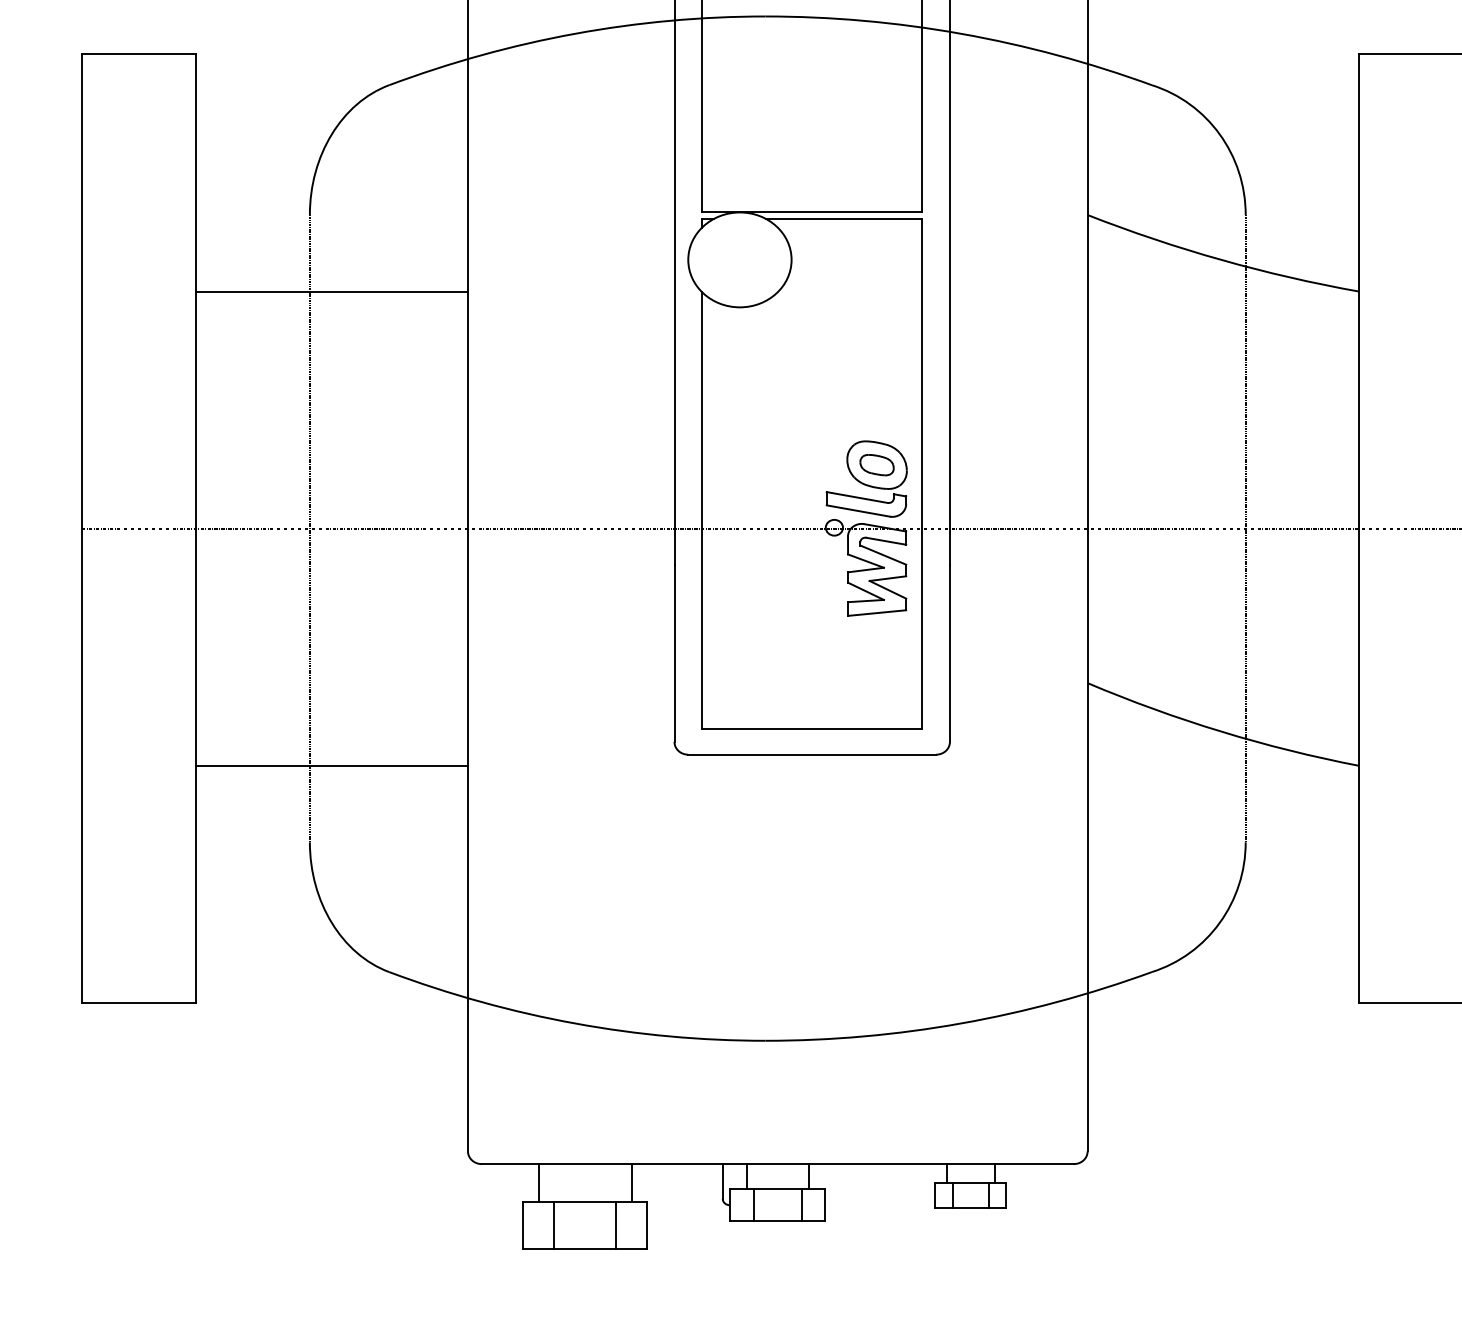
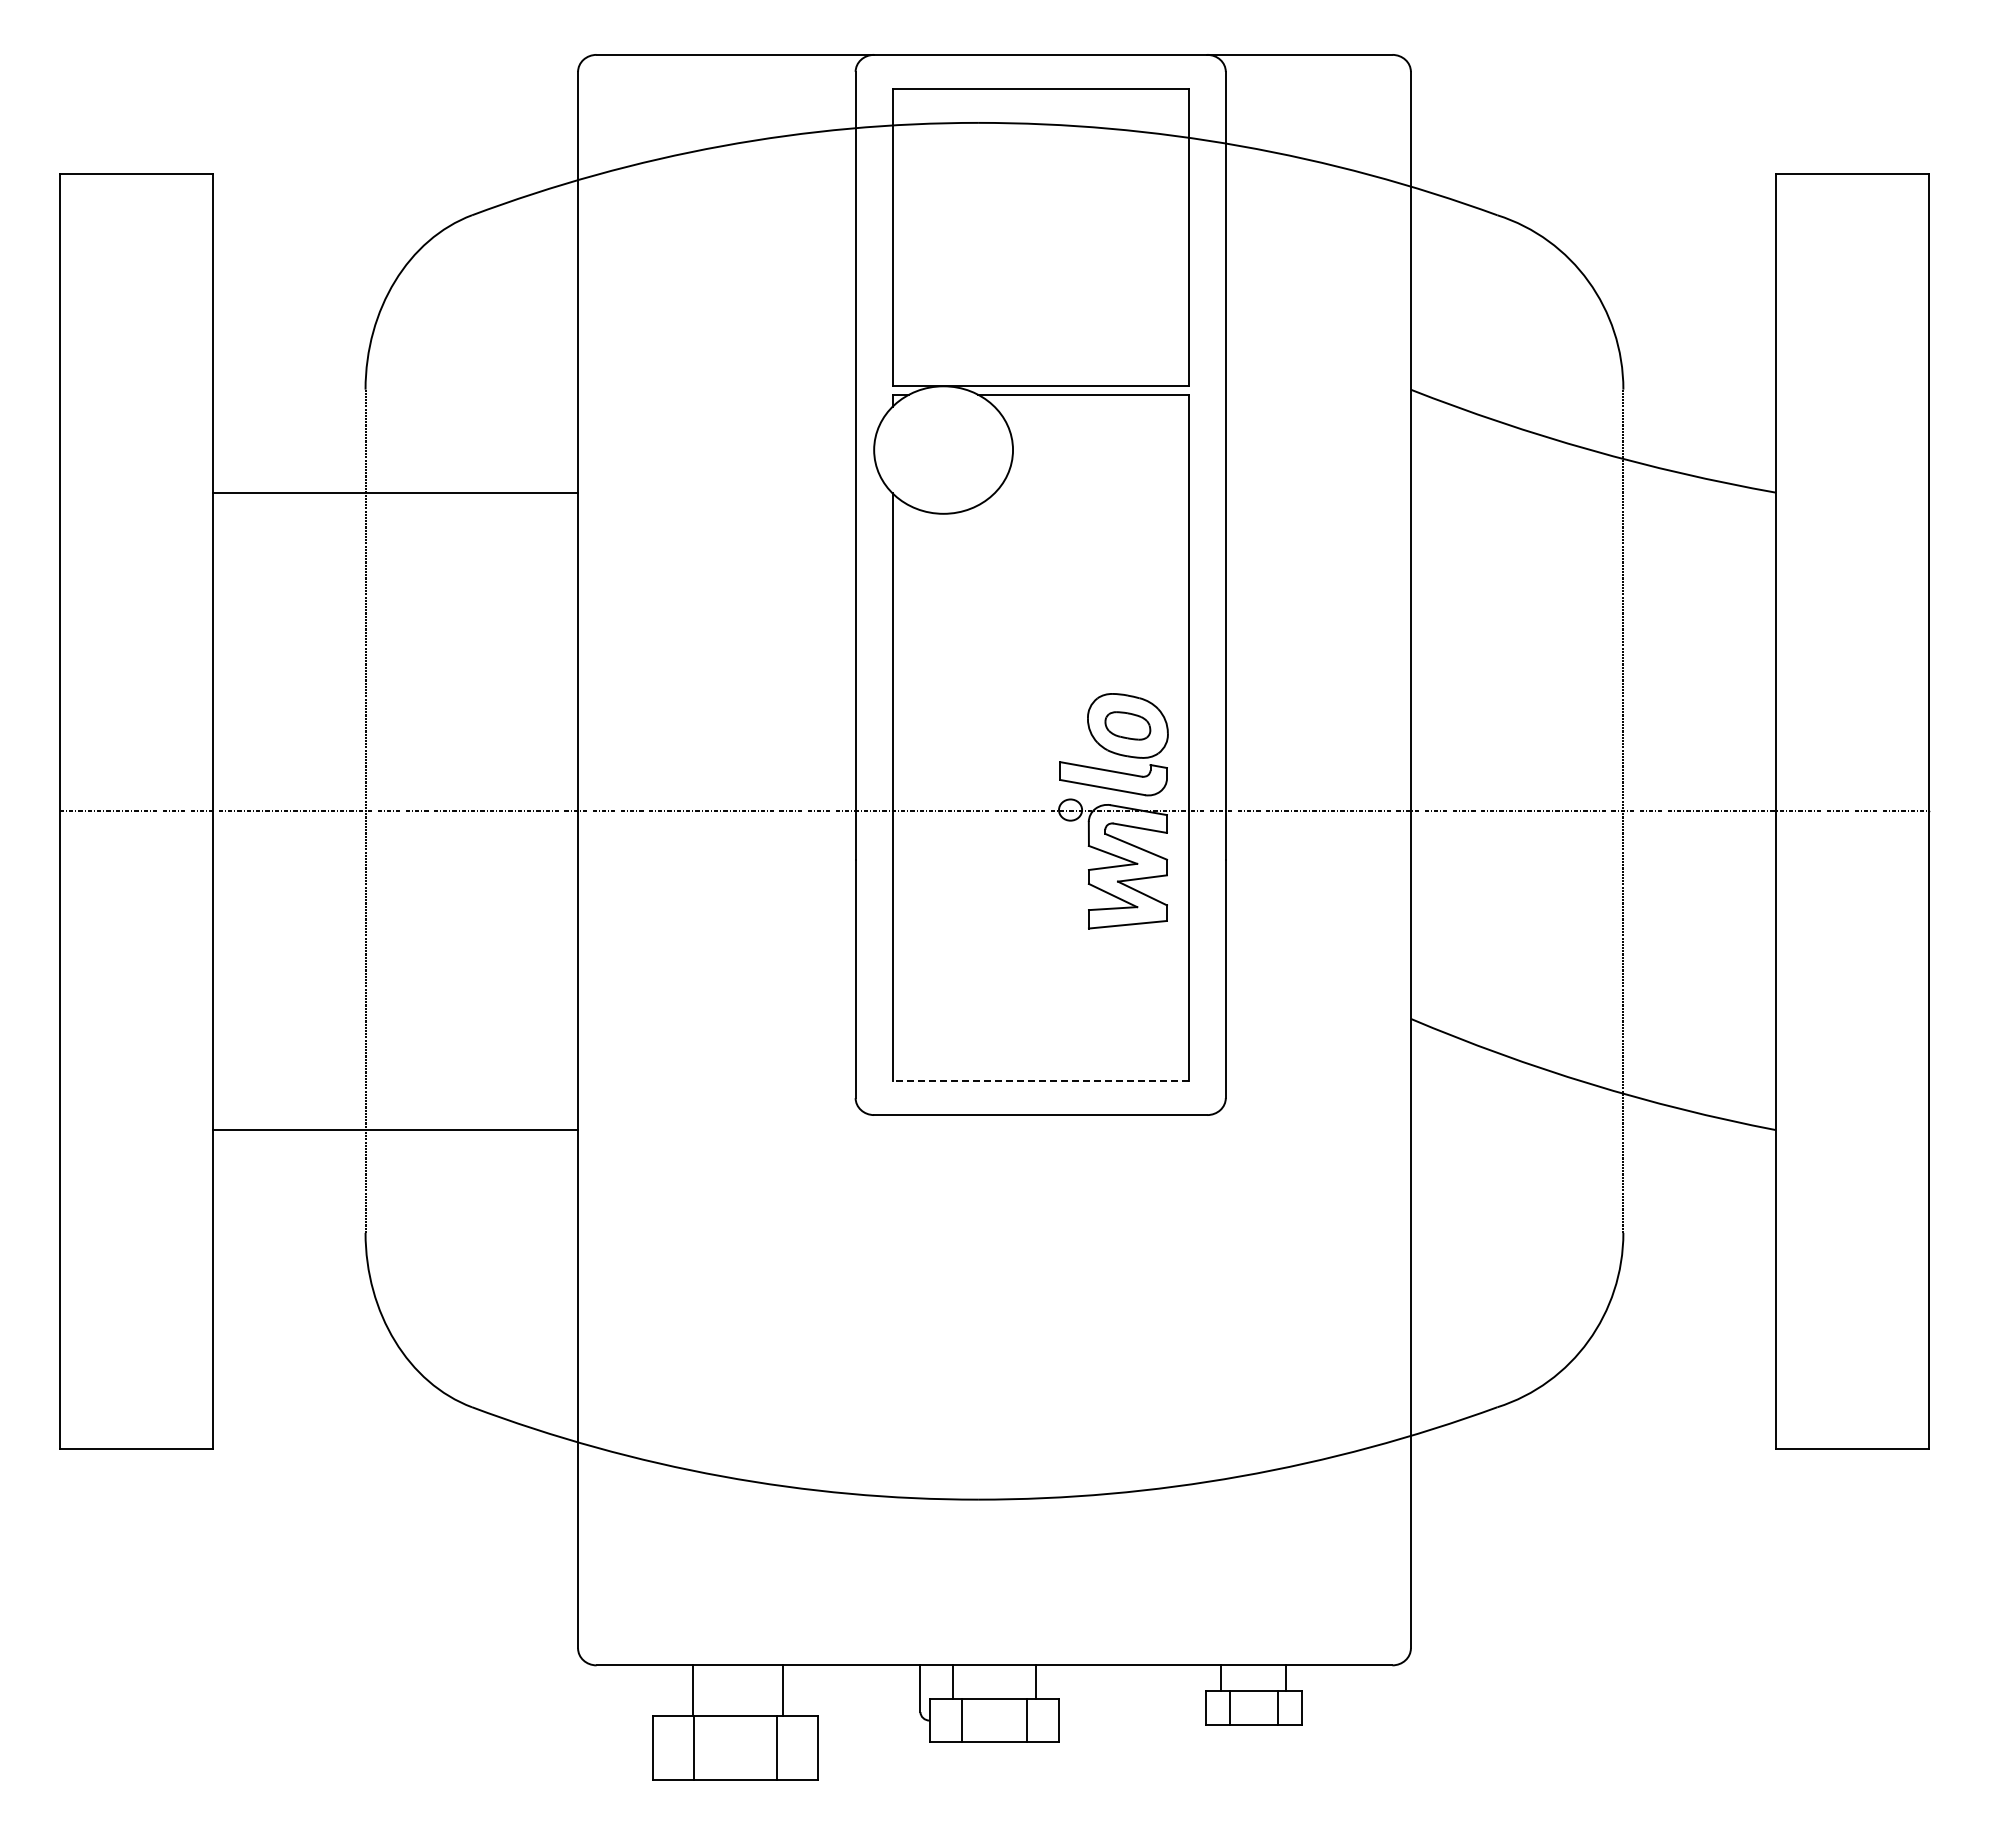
line: (812, 729) -> (1040, 1081), solid -> dashed
line: (538, 1182) -> (782, 1690), moved
line: (631, 1182) -> (692, 1690), moved

